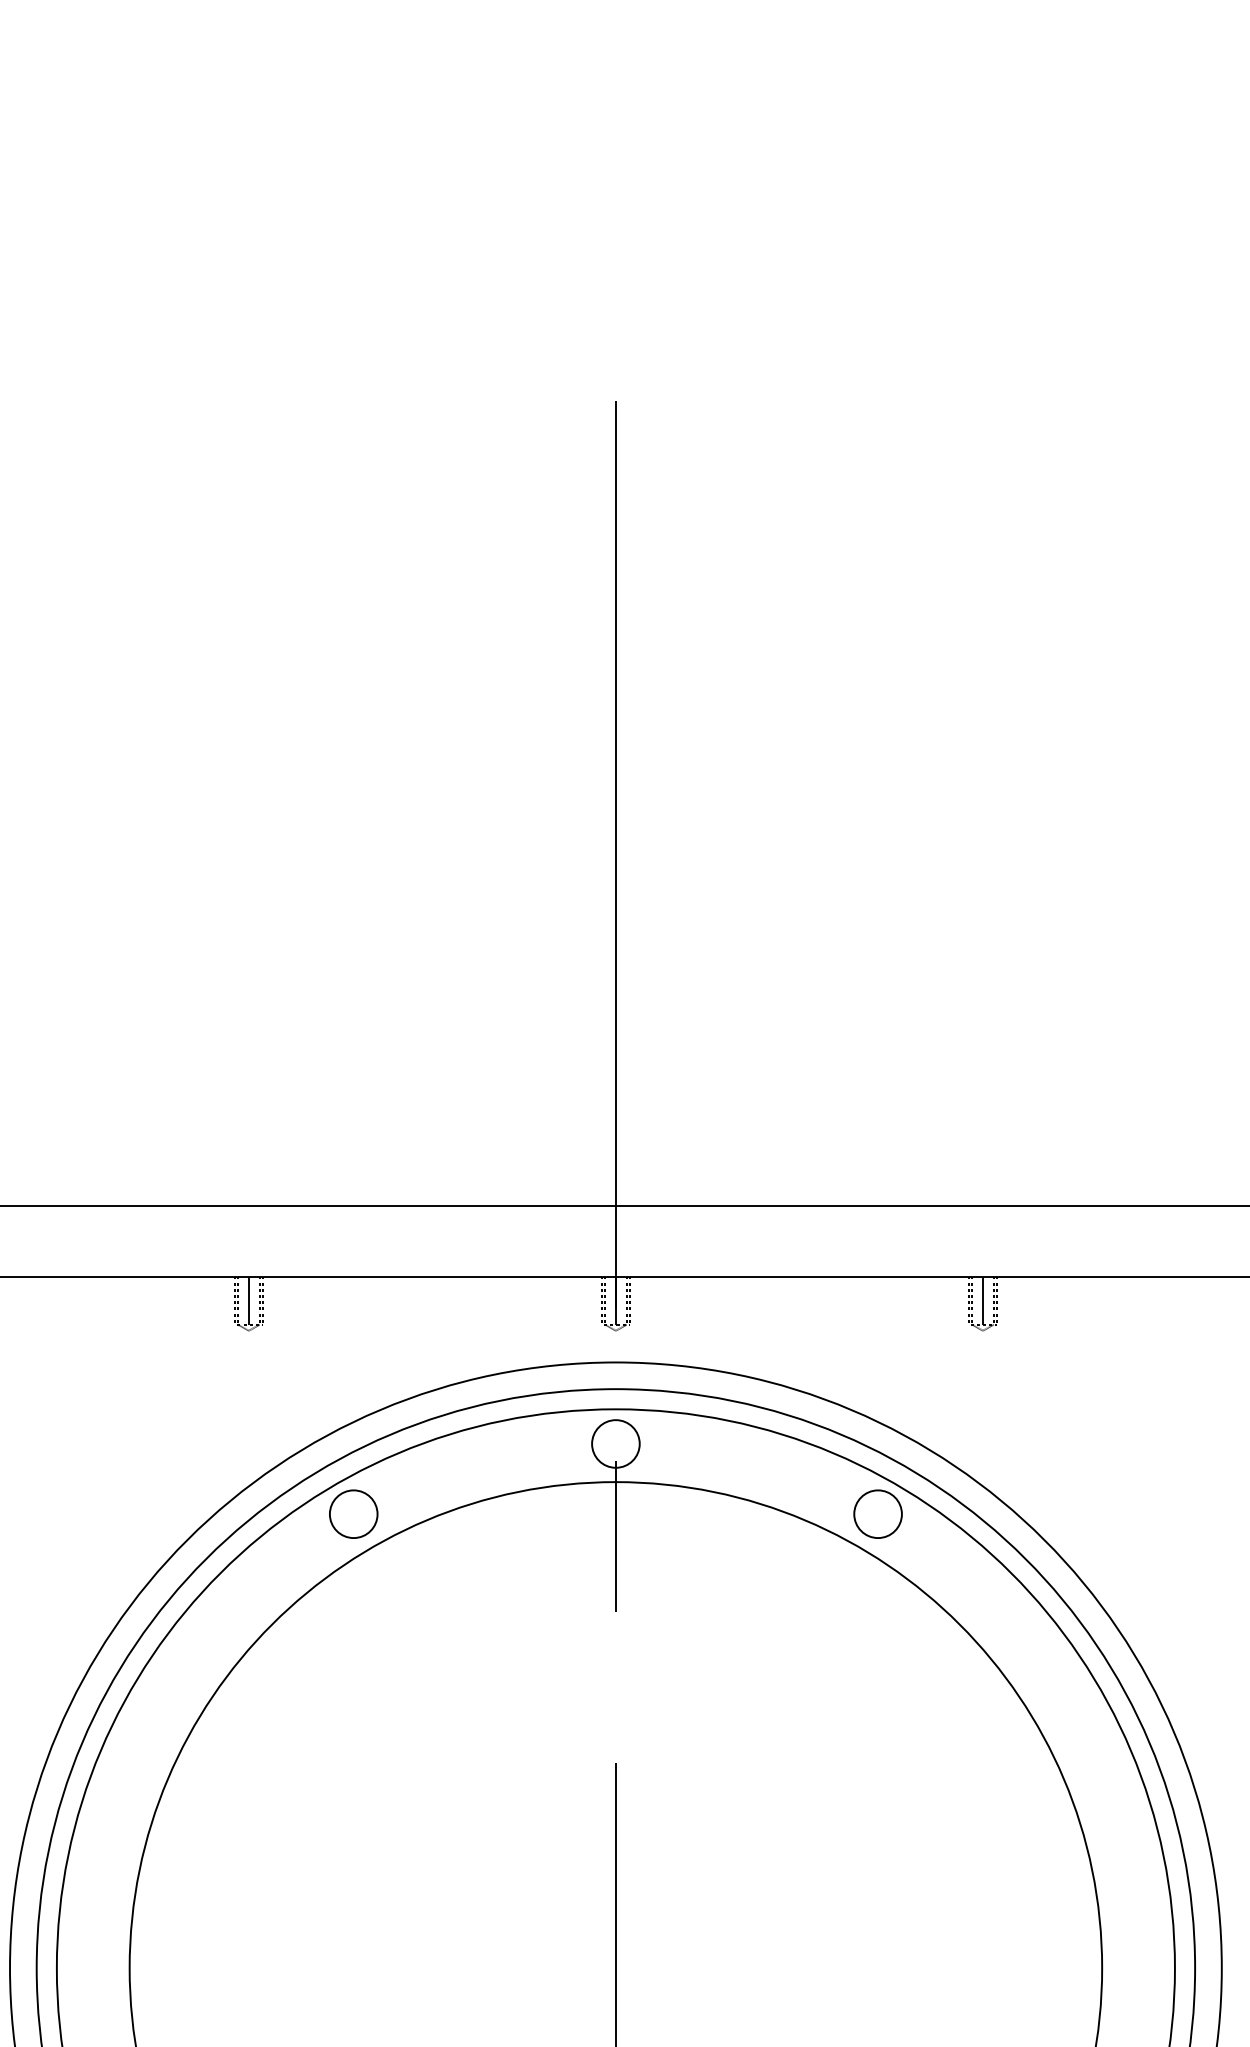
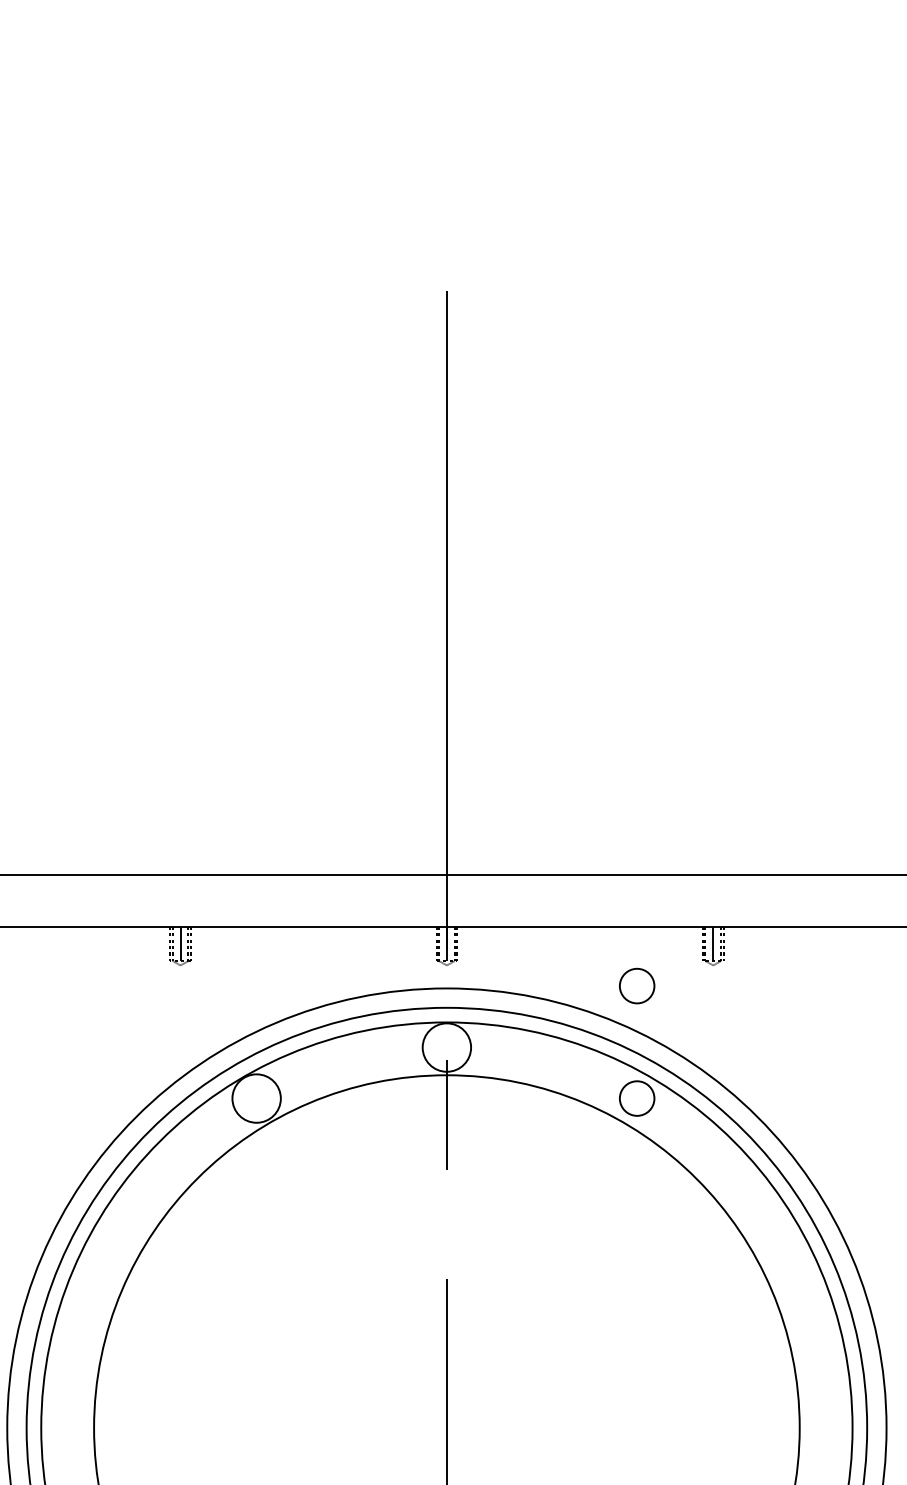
circle: (877, 1358) -> (636, 985), added
circle: (615, 1443) -> (446, 1047), size x1.4
circle: (353, 1514) -> (256, 1098), size x1.4

